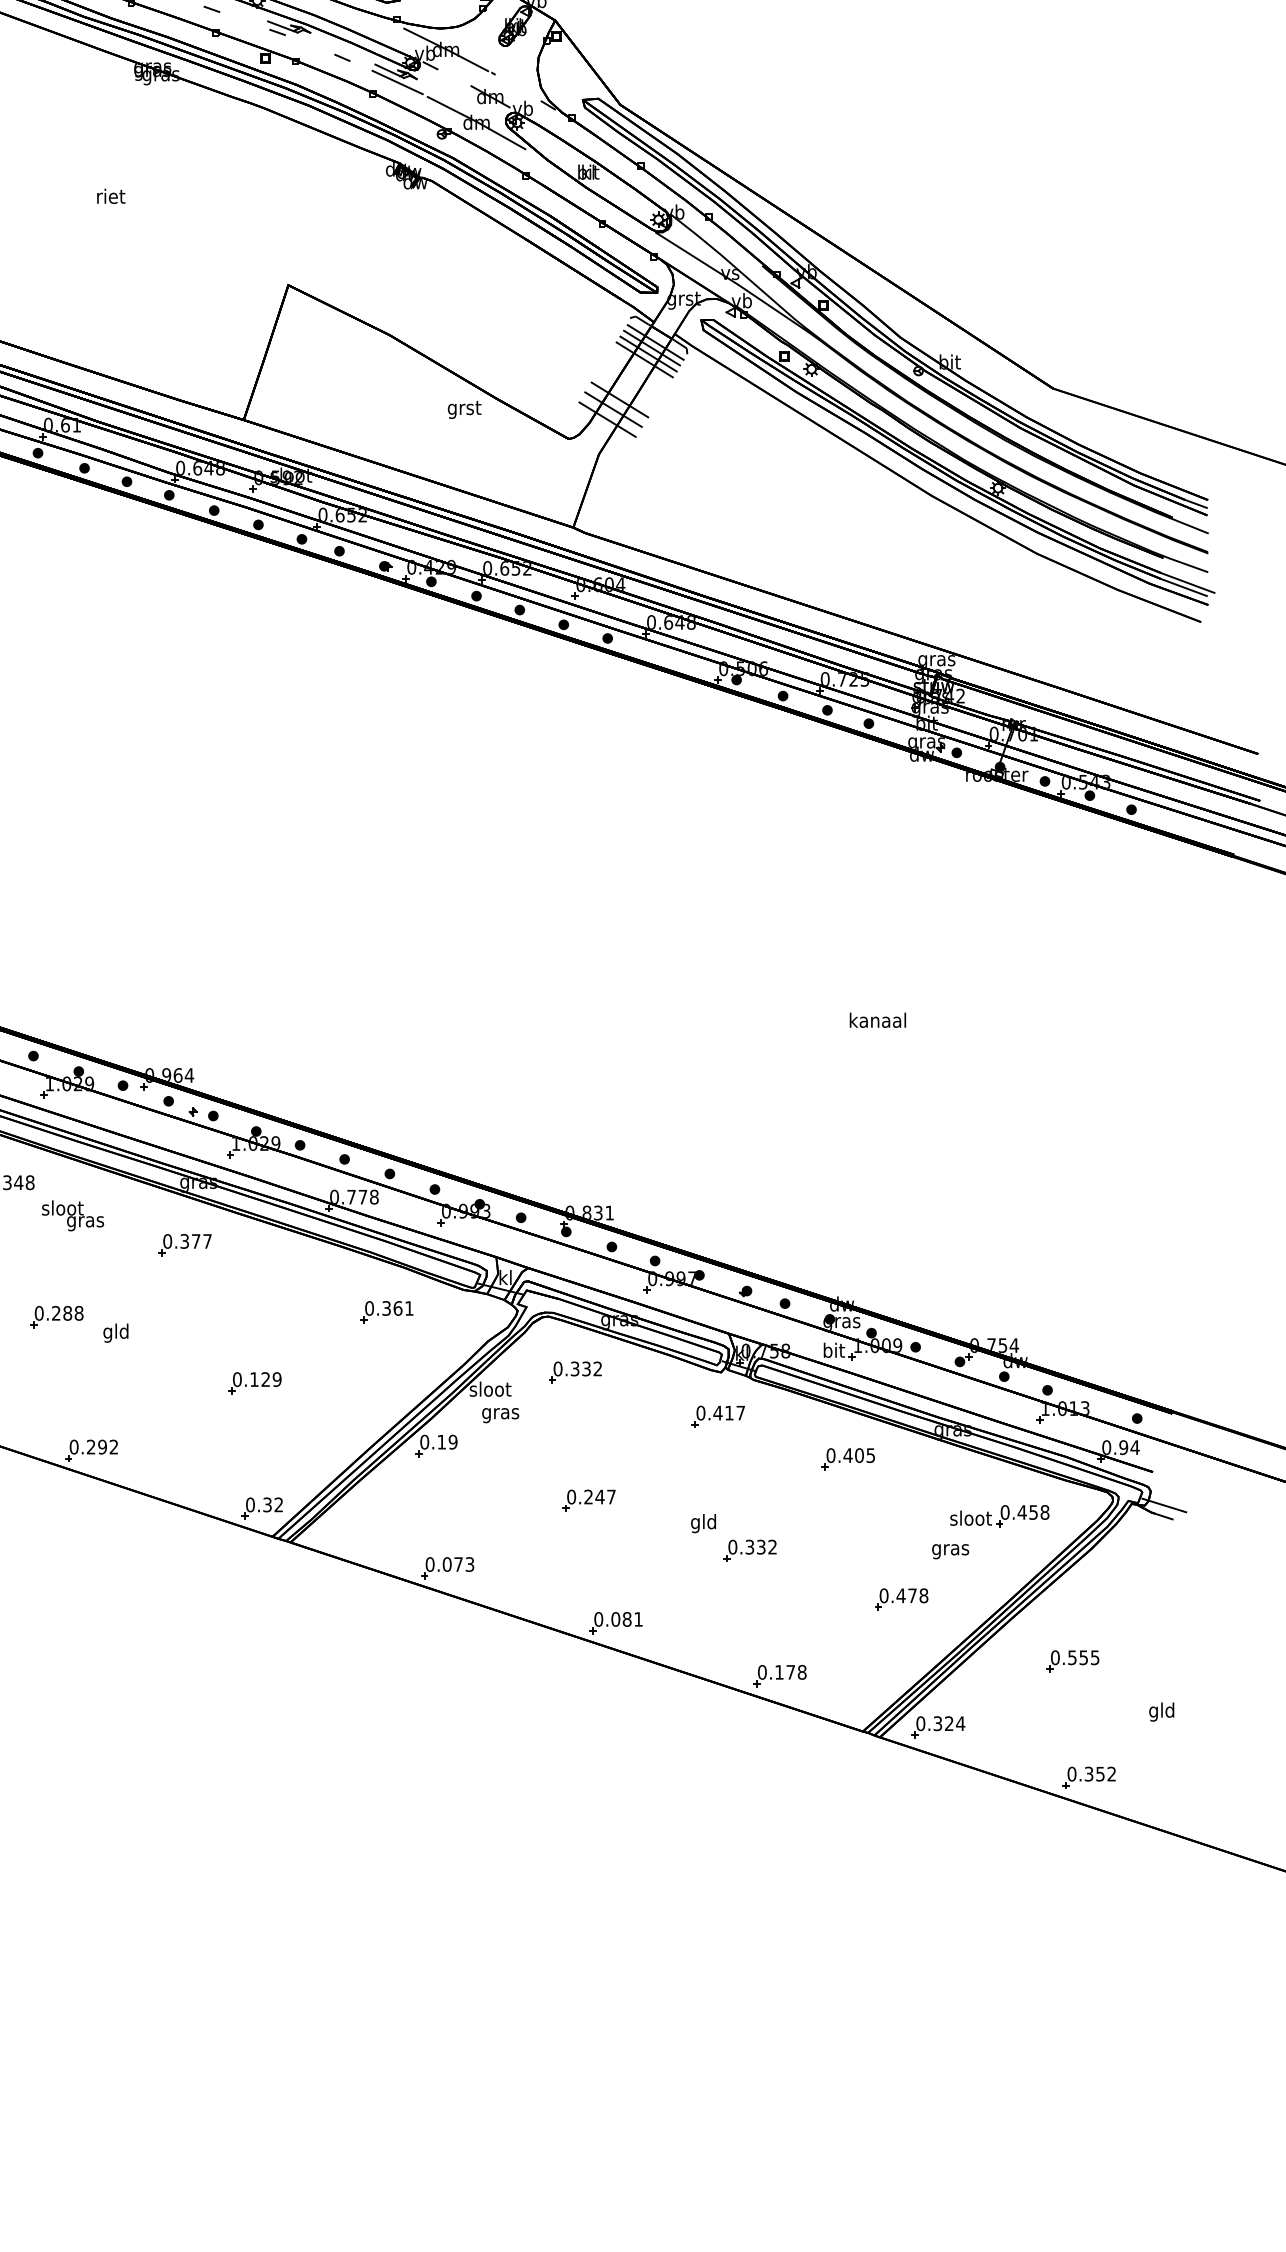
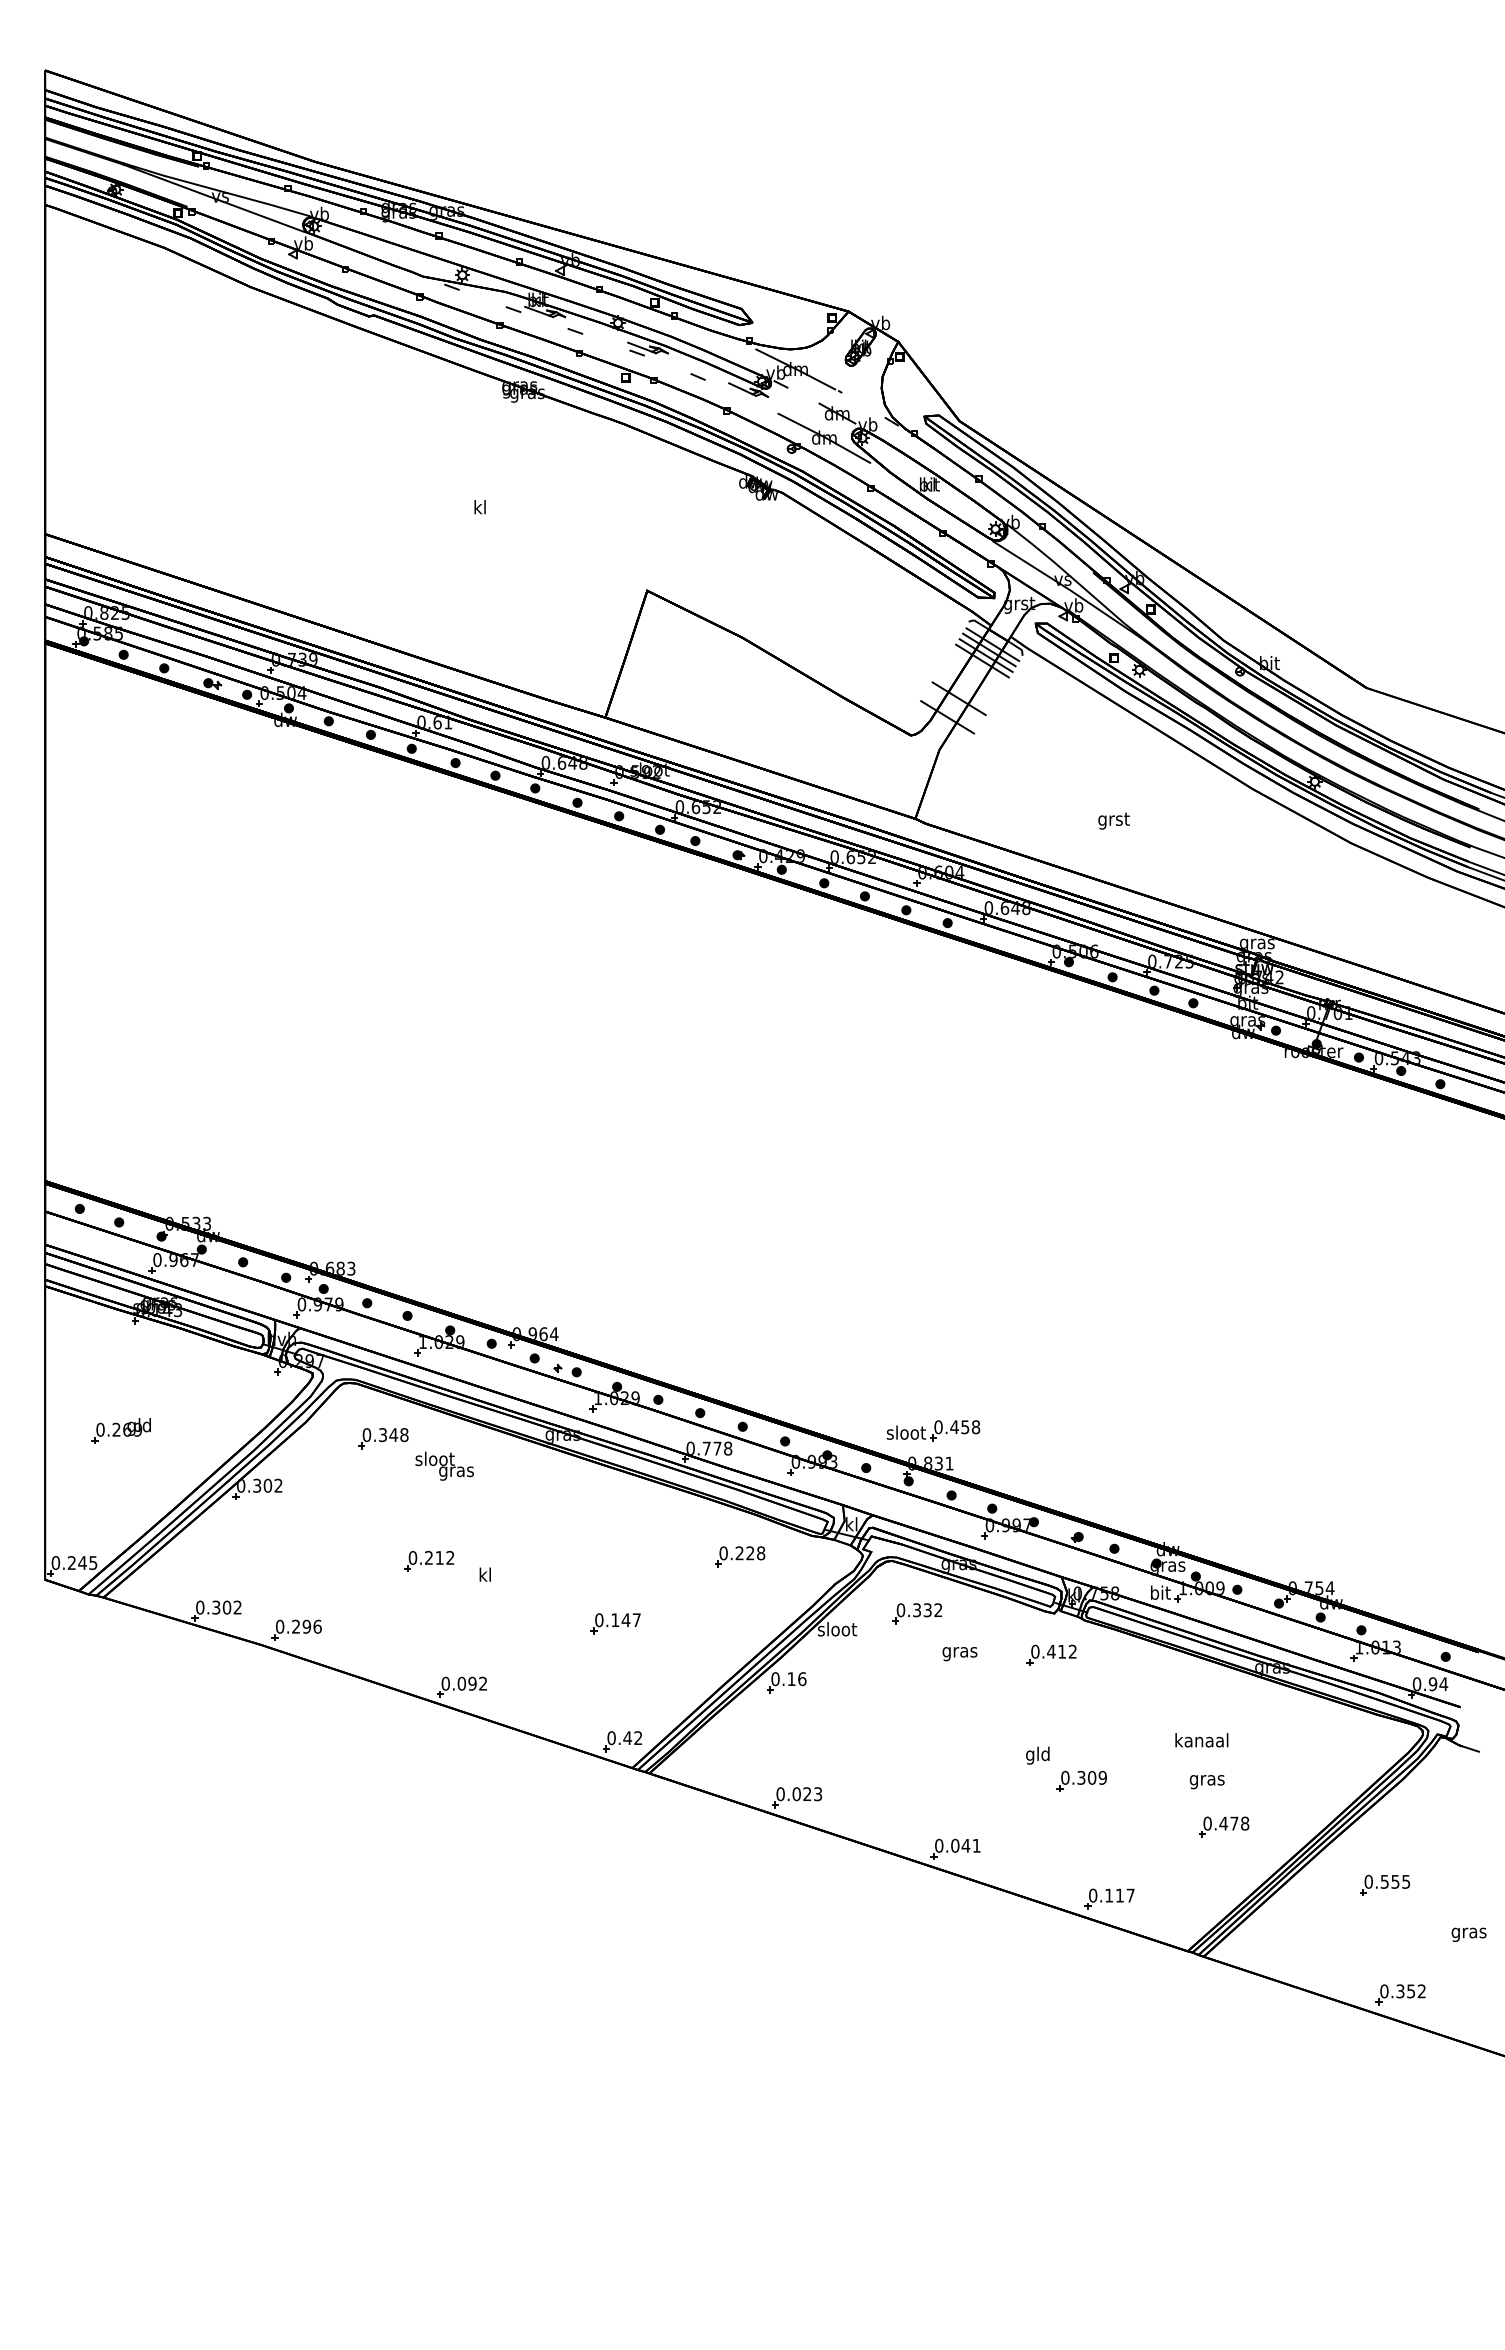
line: (397, 82) -> (749, 400), removed
text: (111, 196) -> (480, 507), riet -> kl
text: (464, 409) -> (1113, 820), moved
line: (612, 409) -> (952, 707), removed
text: (877, 1020) -> (1201, 1740), moved
part: (184, 1244) -> (549, 1493), removed
text: (398, 1308) -> (750, 1553), 0.361 -> 0.228
text: (72, 1312) -> (444, 1557), 0.288 -> 0.212
text: (115, 1333) -> (484, 1576), gld -> kl
text: (270, 1379) -> (630, 1620), 0.129 -> 0.147
text: (740, 1412) -> (1072, 1651), 0.417 -> 0.412
text: (500, 1416) -> (959, 1654), moved
text: (453, 1442) -> (802, 1679), 0.19 -> 0.16
text: (90, 1446) -> (461, 1683), 0.292 -> 0.092
part: (848, 1458) -> (1174, 1694), removed
part: (589, 1499) -> (930, 1733), removed
text: (267, 1505) -> (627, 1738), 0.32 -> 0.42
line: (1163, 1505) -> (1470, 1738), removed
part: (999, 1515) -> (933, 1430), moved
text: (766, 1546) -> (1097, 1777), 0.332 -> 0.309
text: (949, 1552) -> (1206, 1782), moved
text: (458, 1563) -> (807, 1793), 0.073 -> 0.023
text: (626, 1619) -> (965, 1845), 0.081 -> 0.041
text: (796, 1672) -> (1125, 1895), 0.178 -> 0.117
text: (1161, 1711) -> (1468, 1932), gld -> gras
part: (938, 1727) -> (1258, 1947), removed

